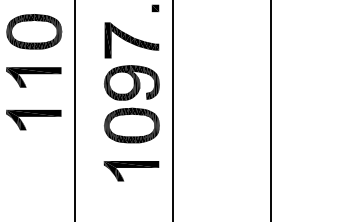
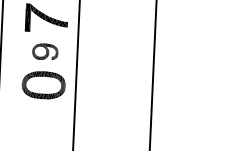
part: (131, 82) -> (44, 51), size x0.6
part: (131, 171) -> (41, 121), removed

